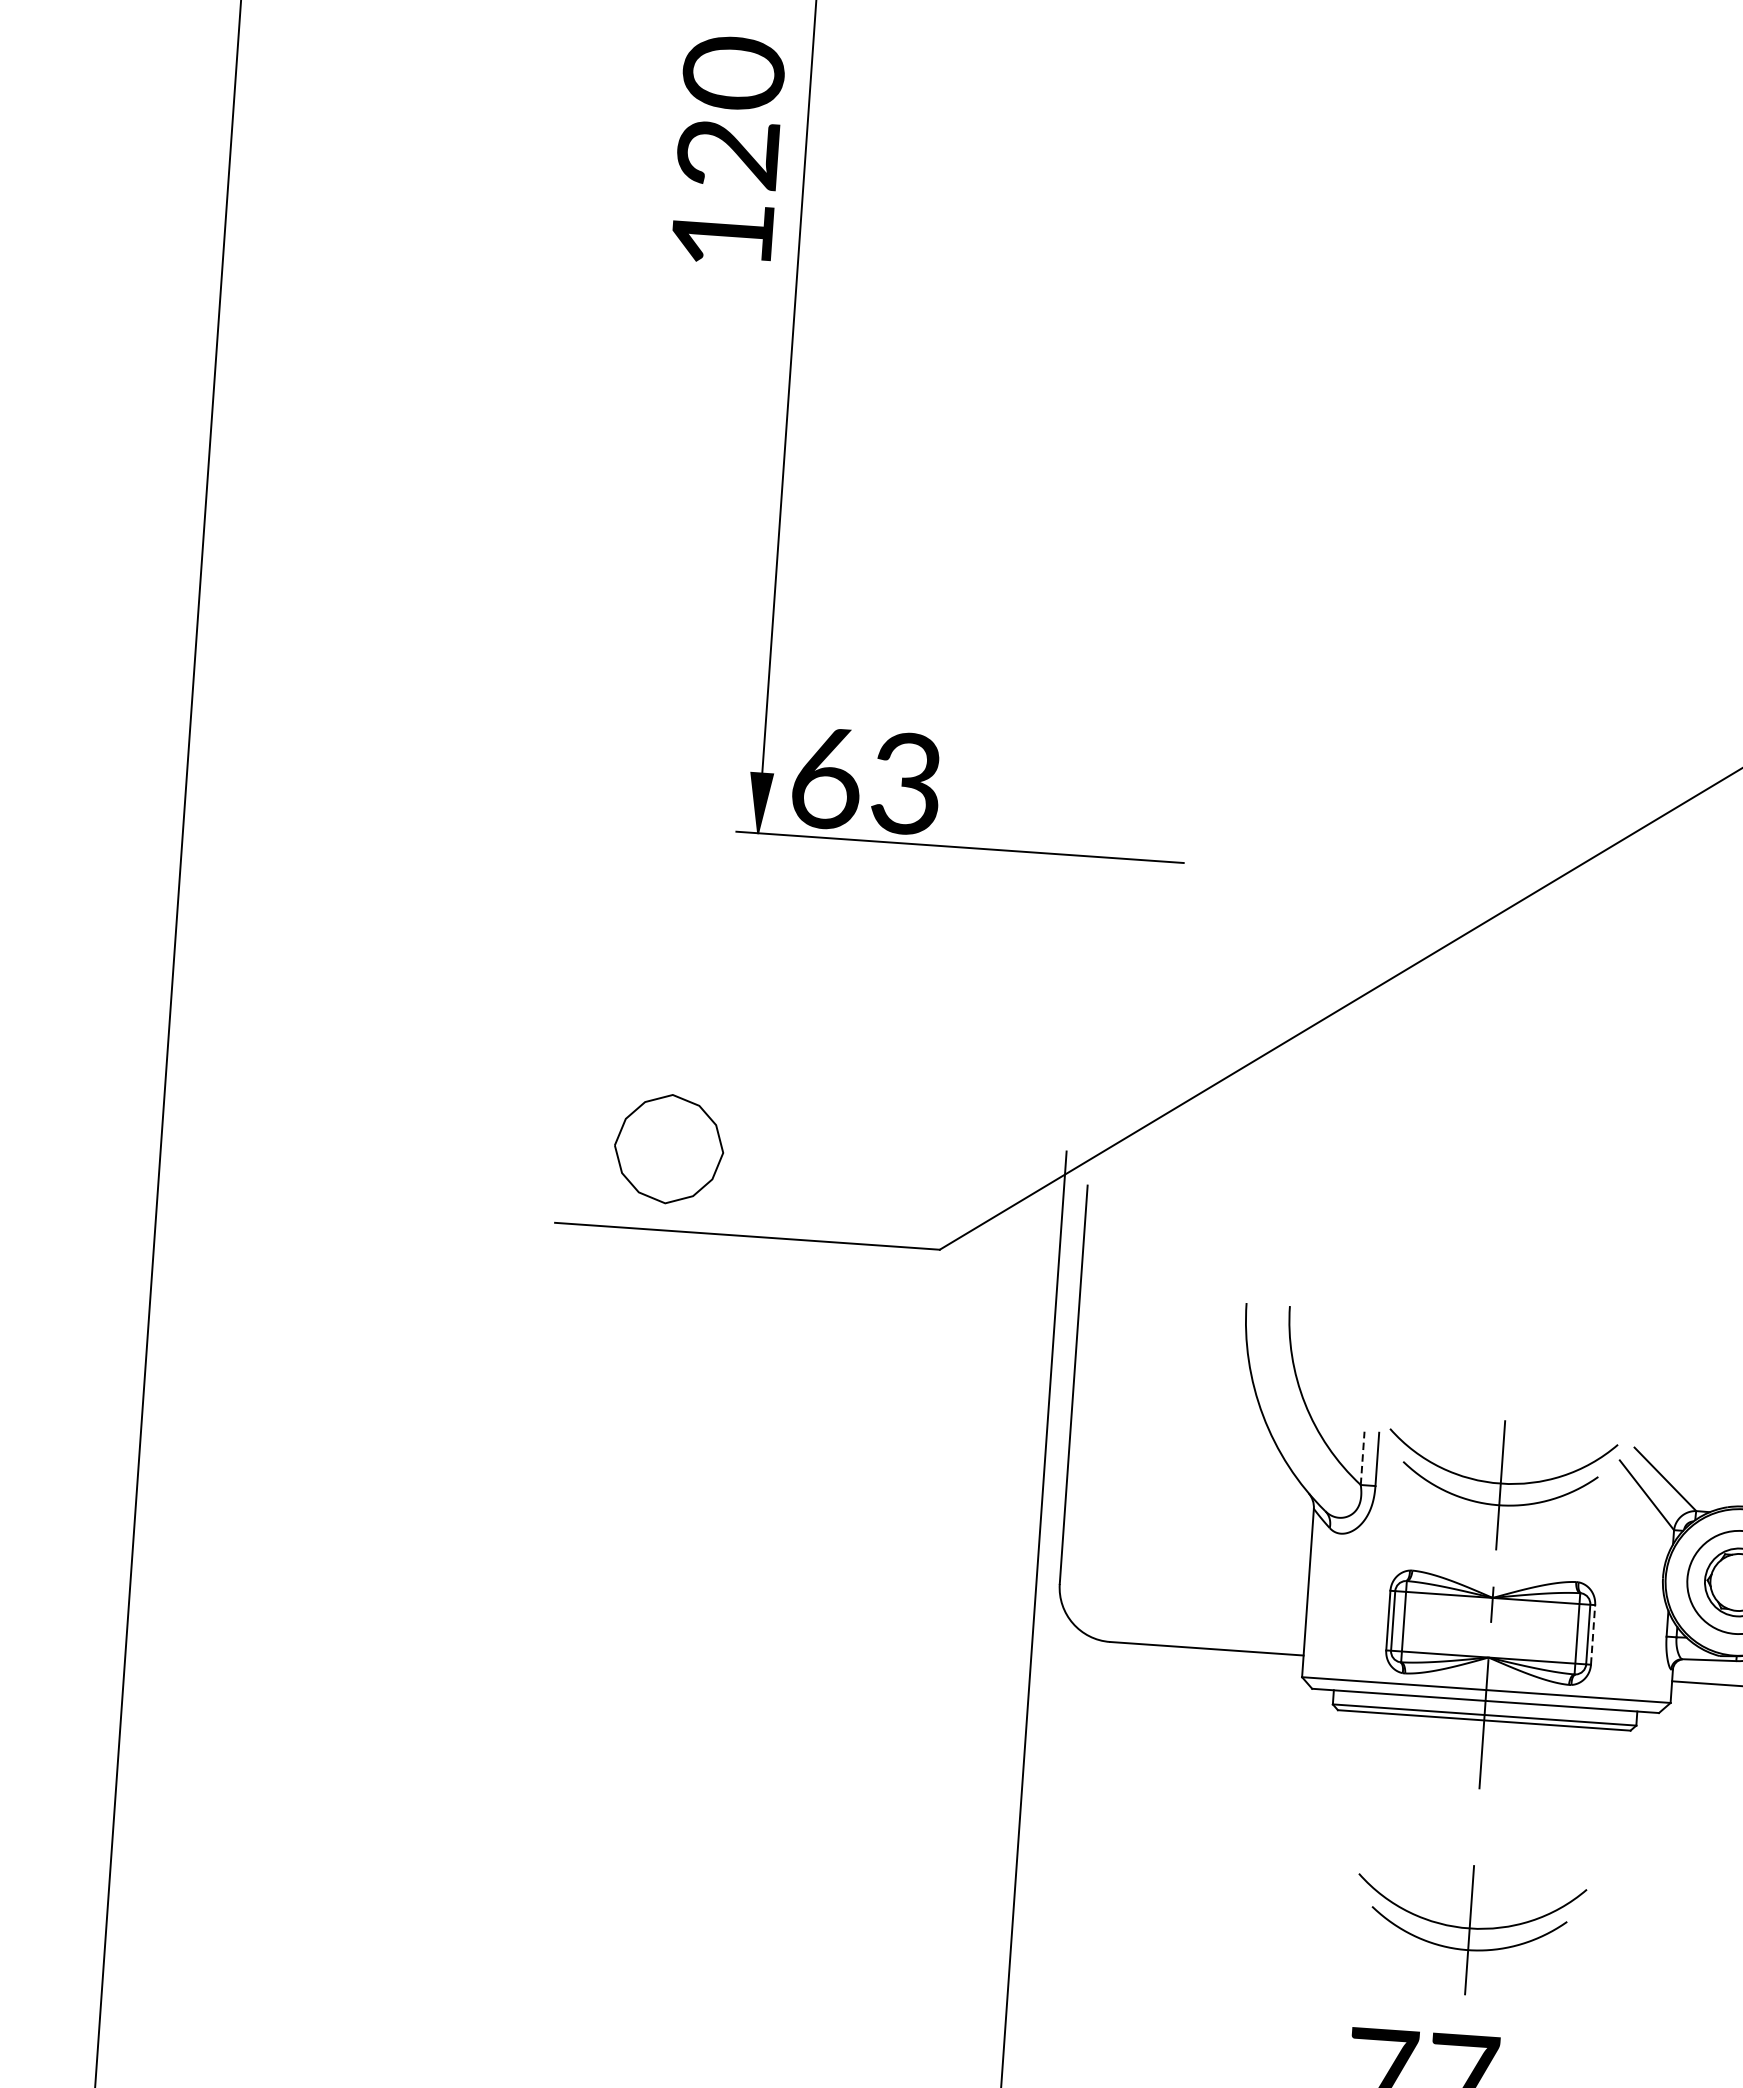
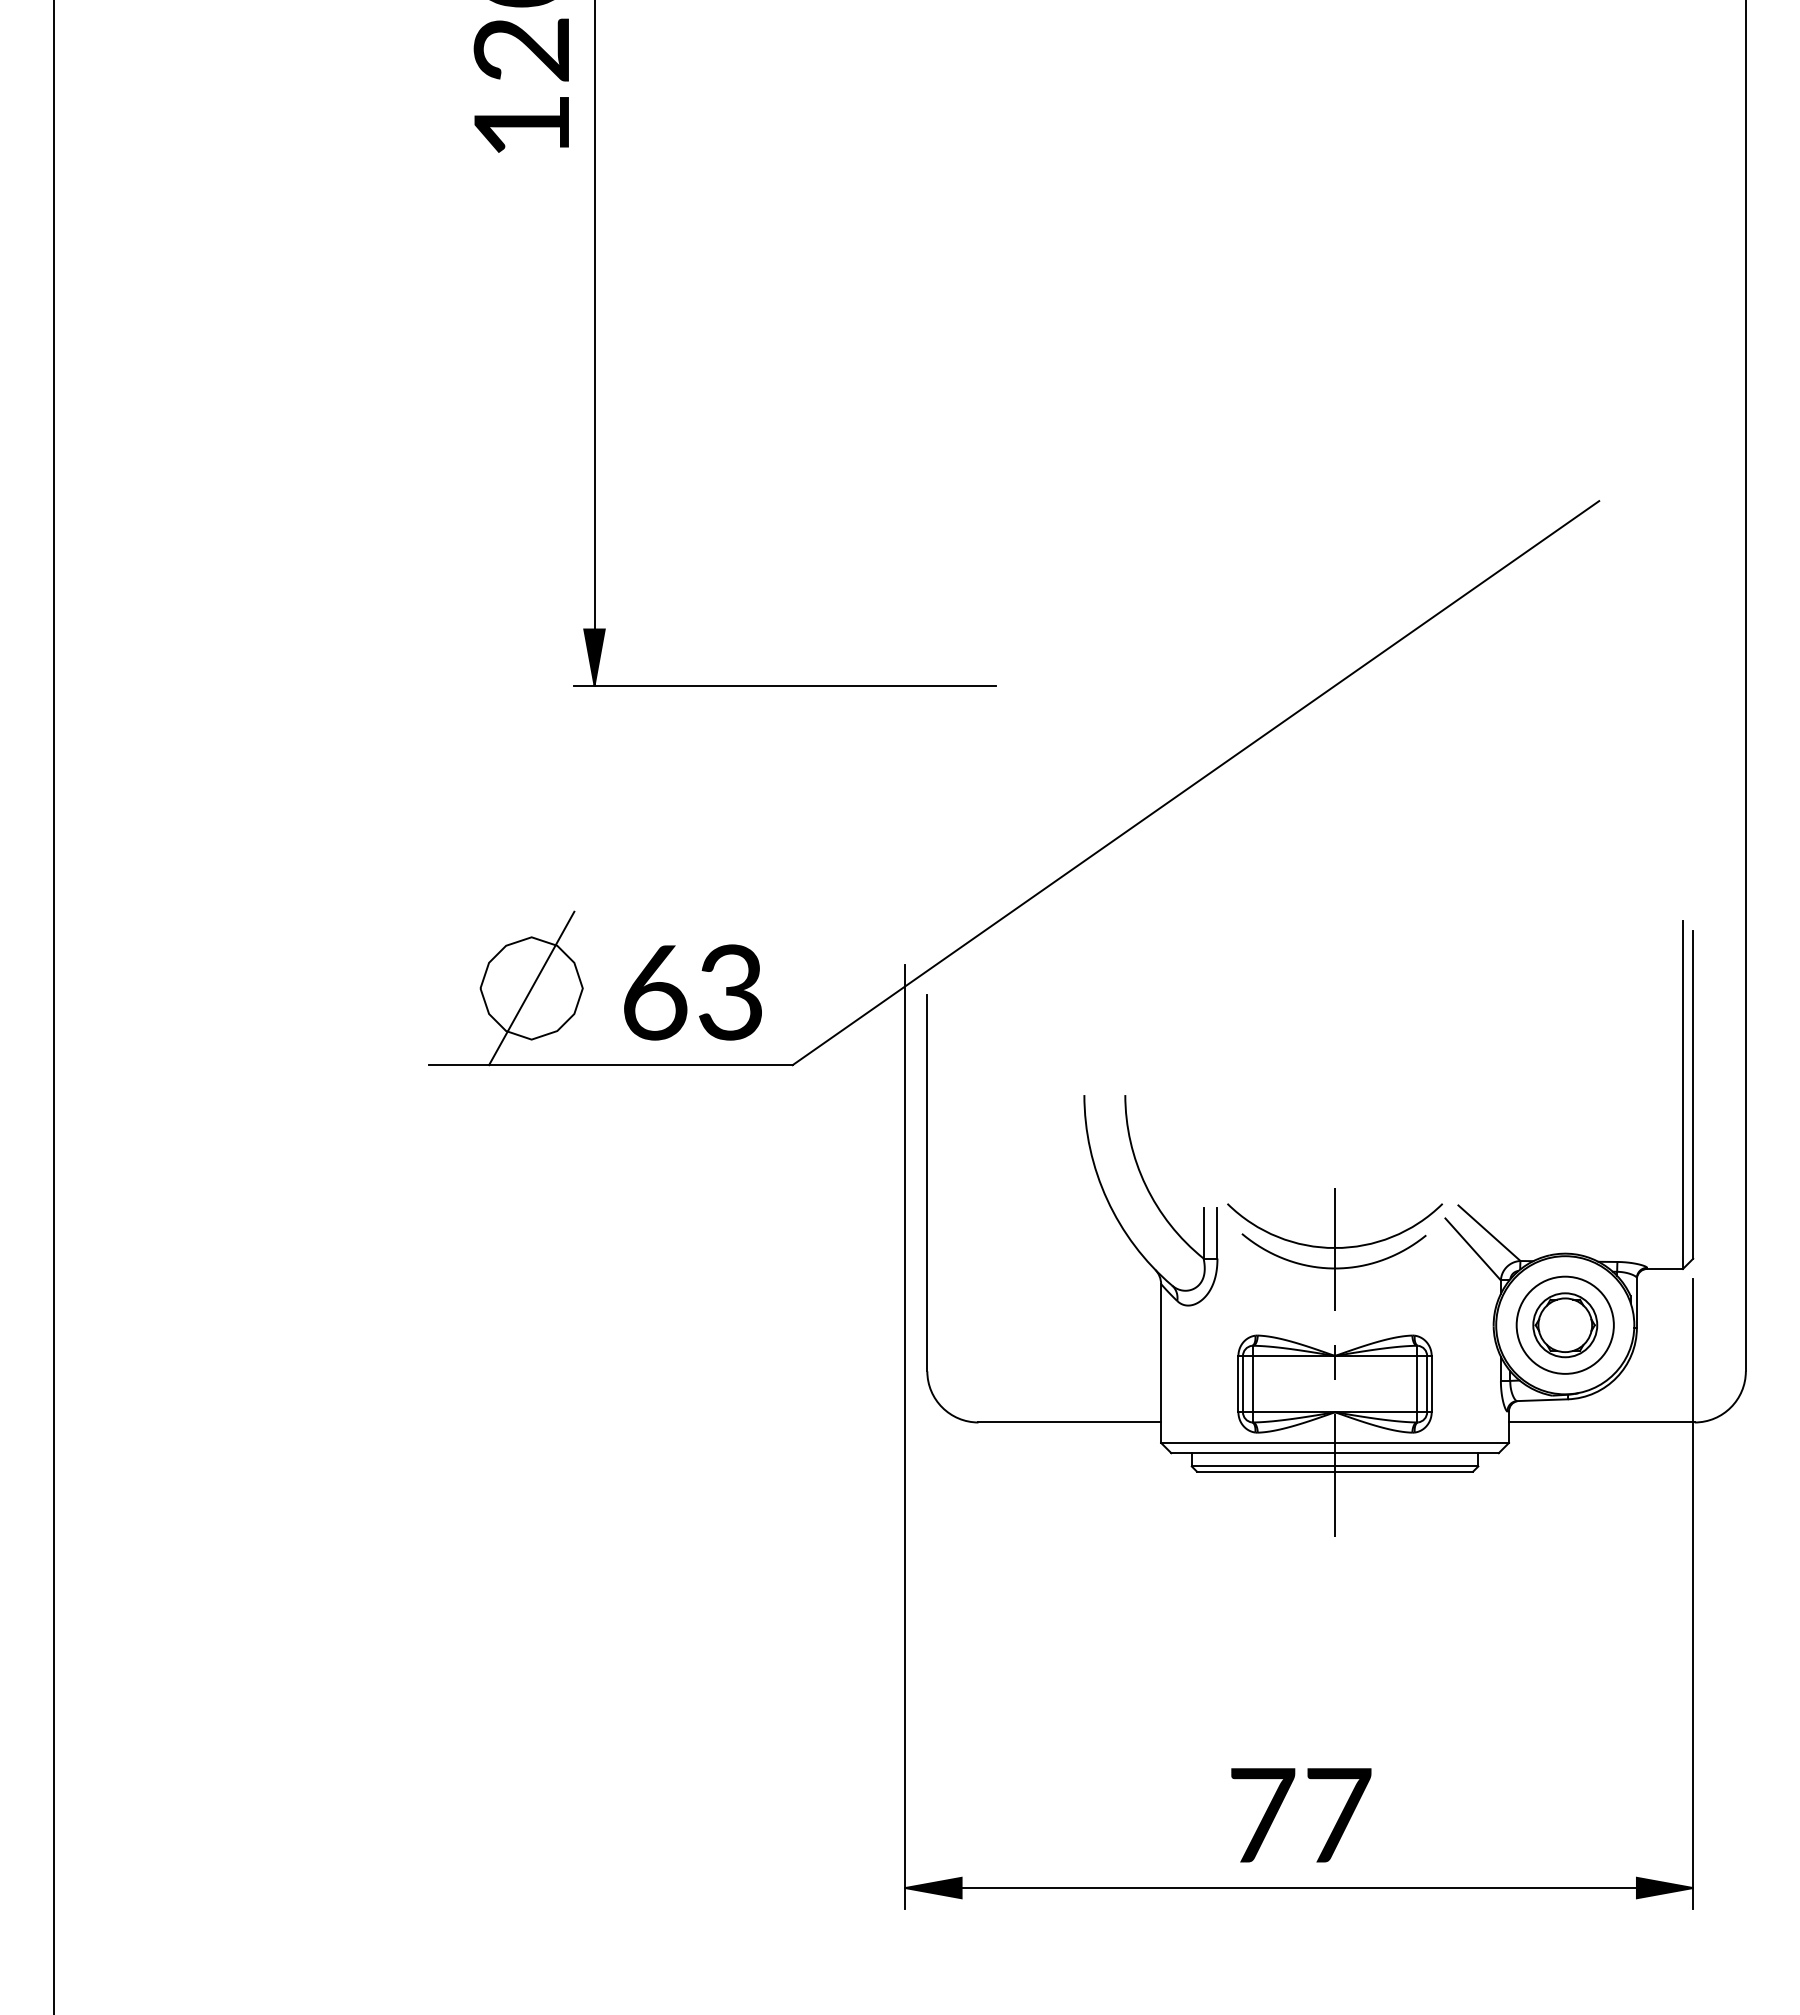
text: (865, 780) -> (692, 992), moved
line: (668, 1149) -> (531, 988), added
line: (1362, 1457) -> (1203, 1232), dashed -> solid
line: (1592, 1634) -> (1431, 1383), dashed -> solid
part: (1470, 1930) -> (1335, 1669), removed

